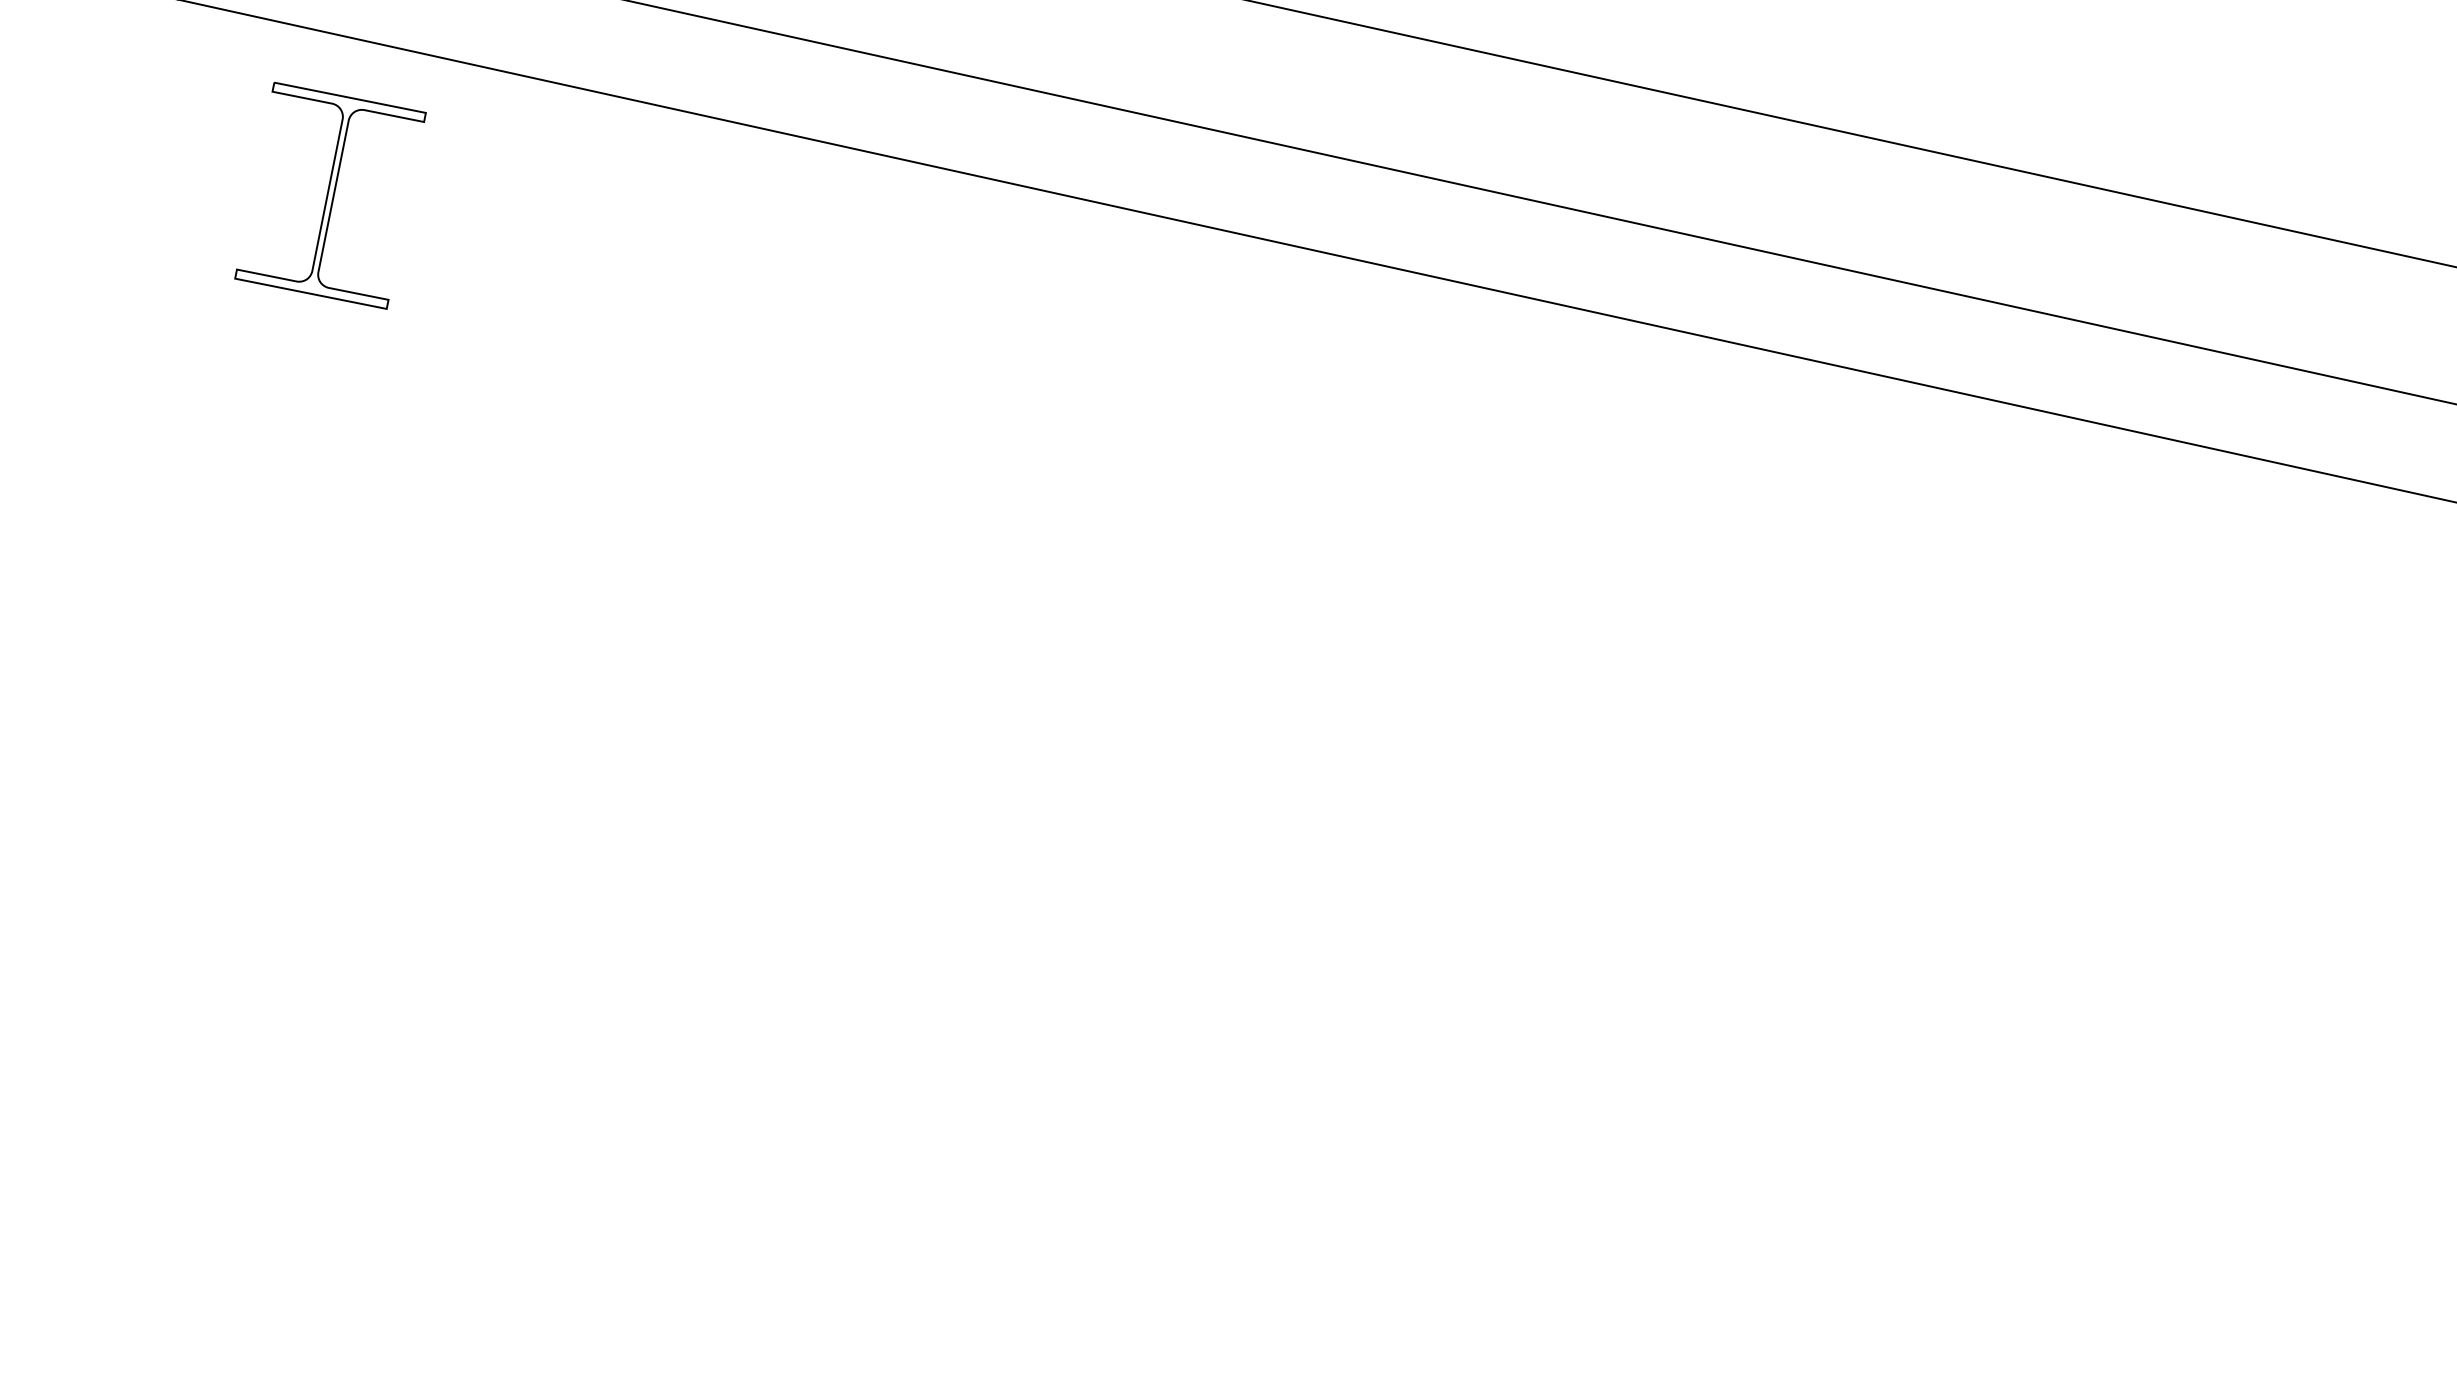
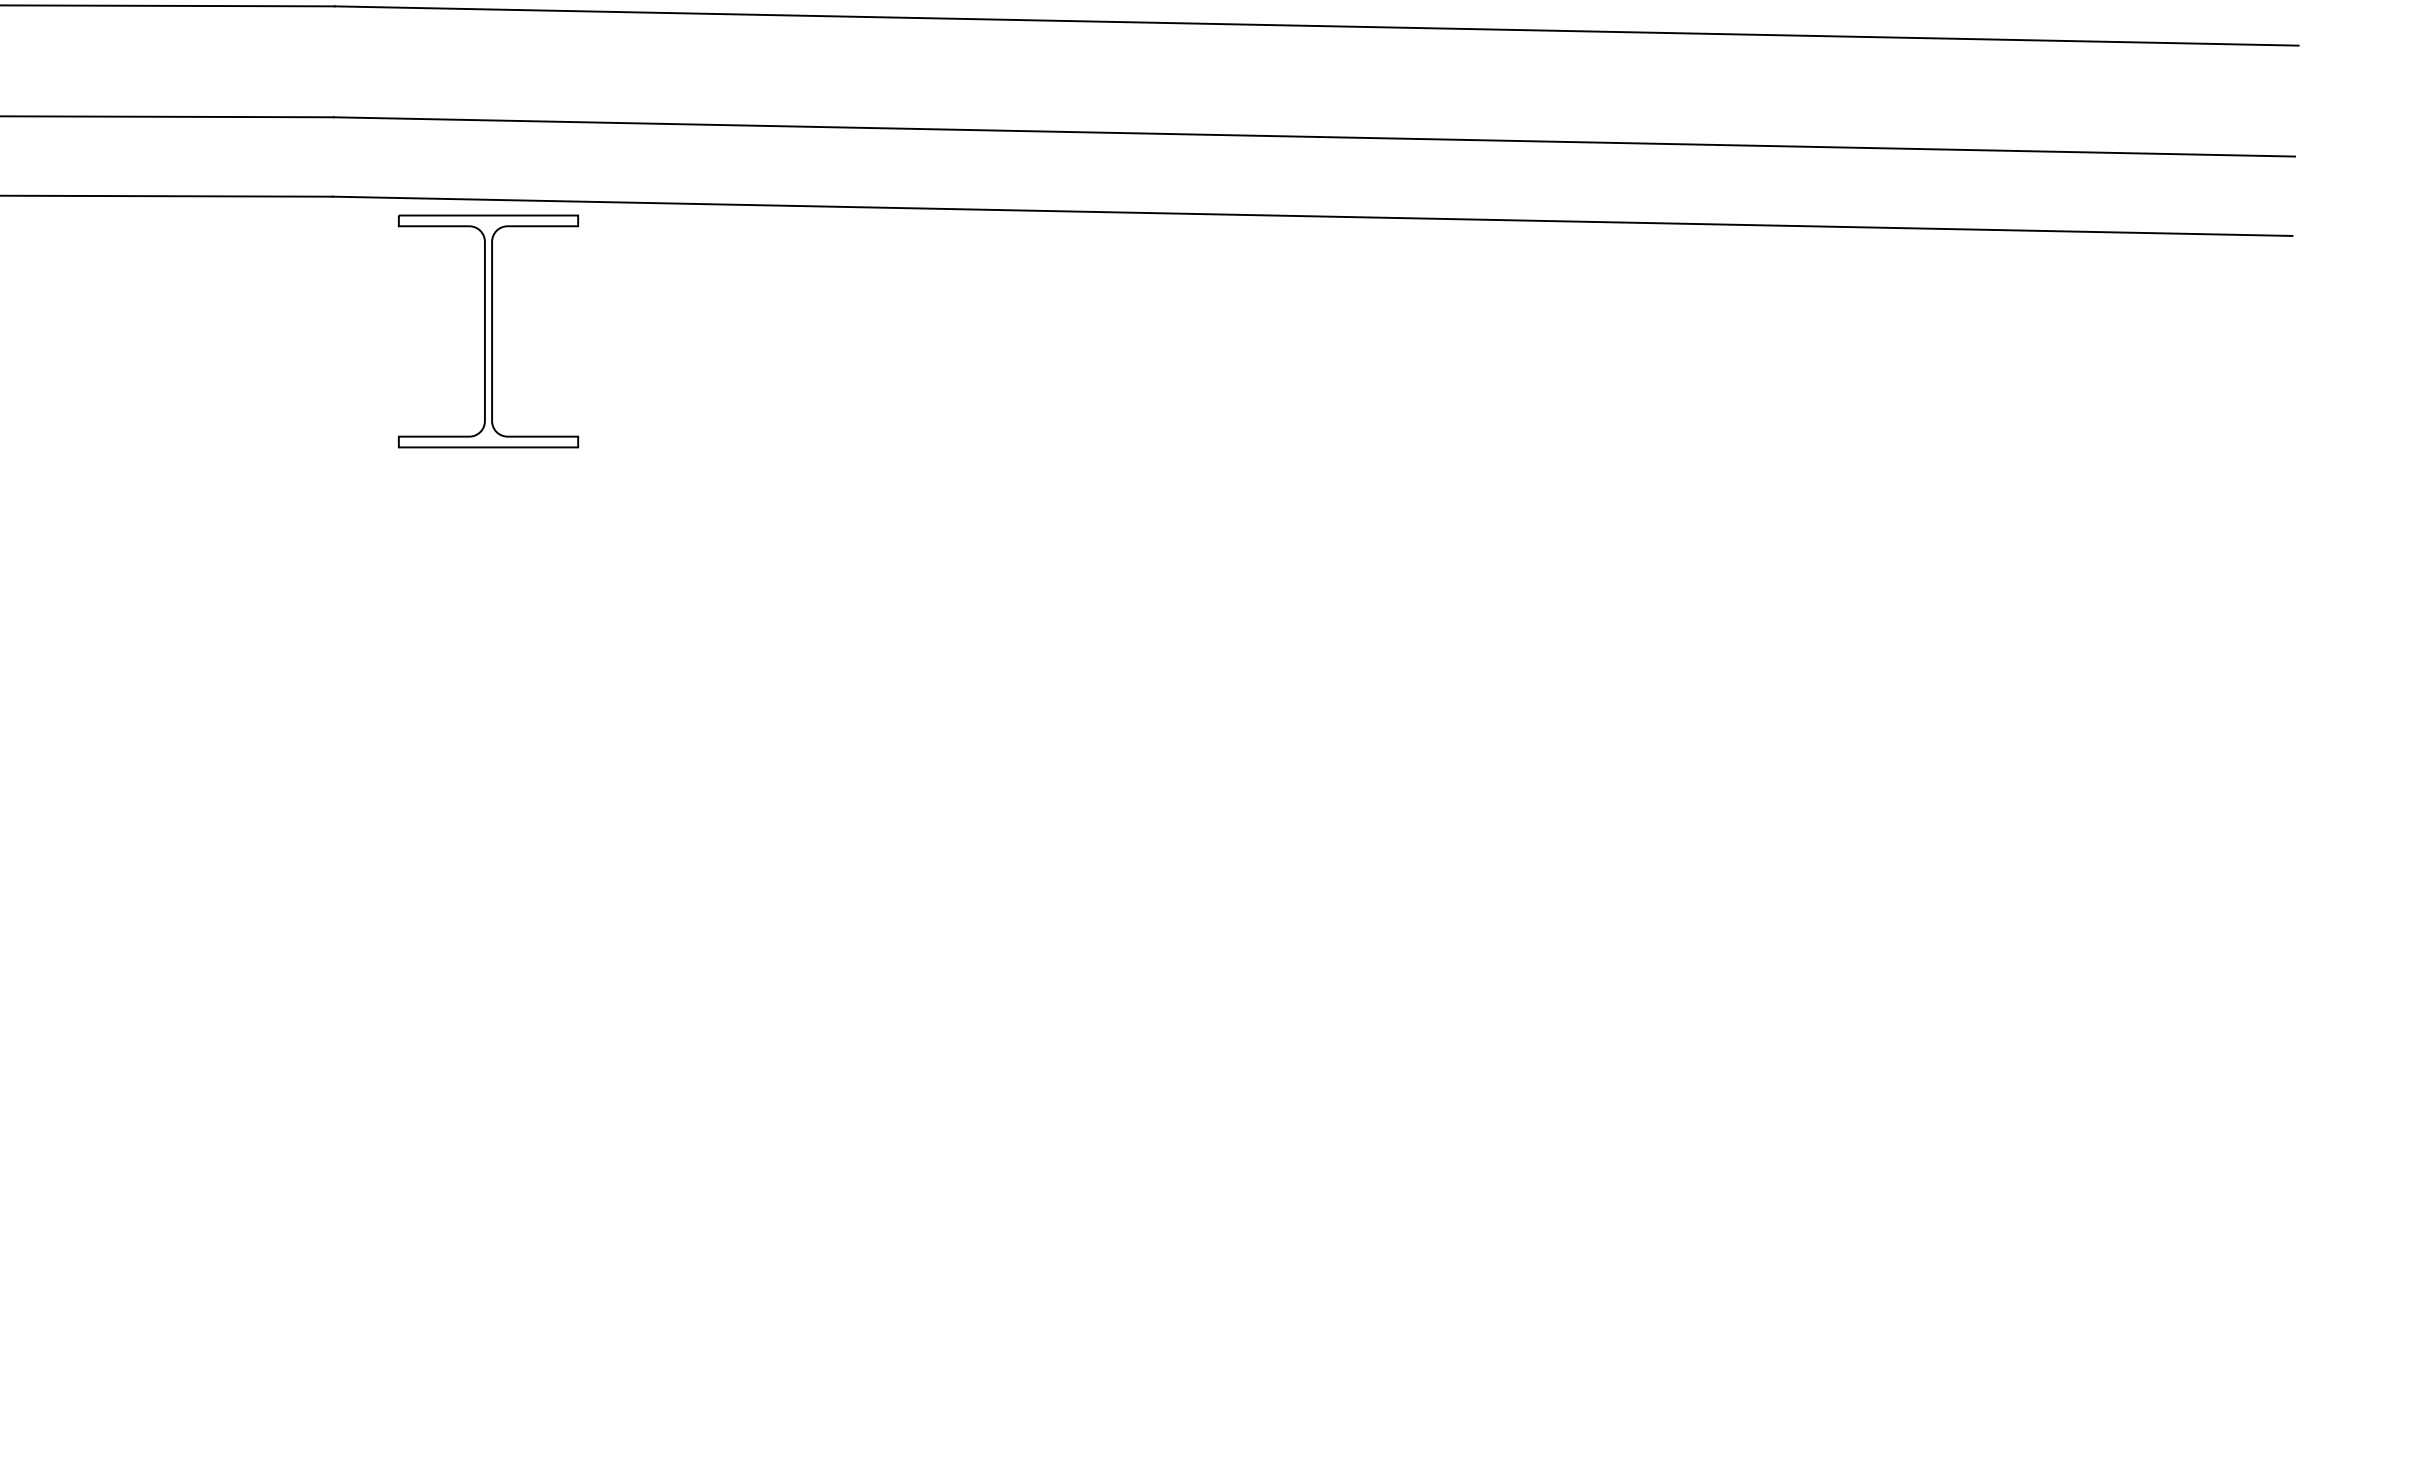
part: (330, 194) -> (488, 330), size x1.4

